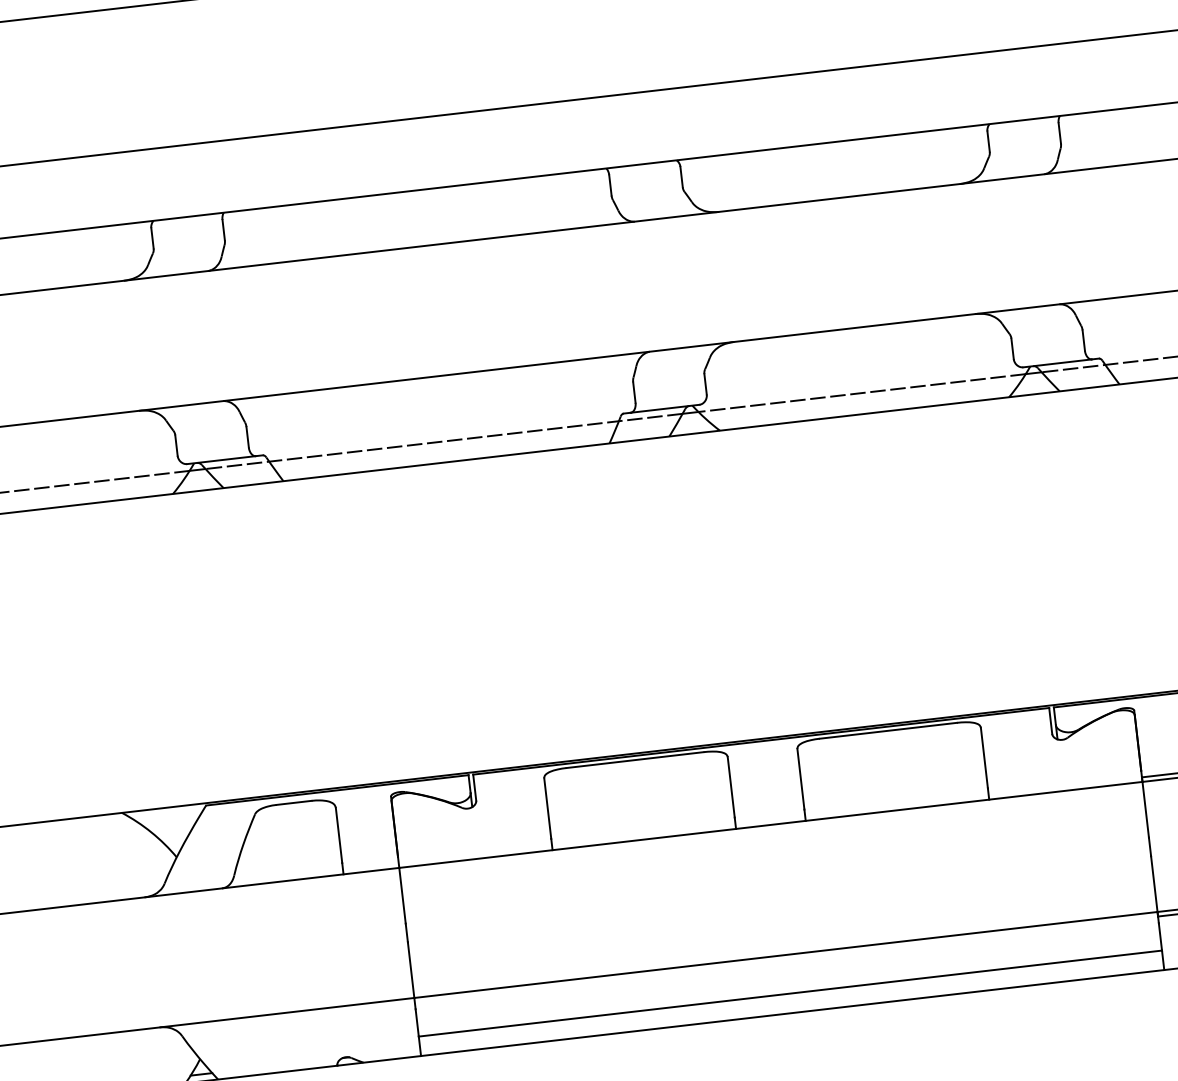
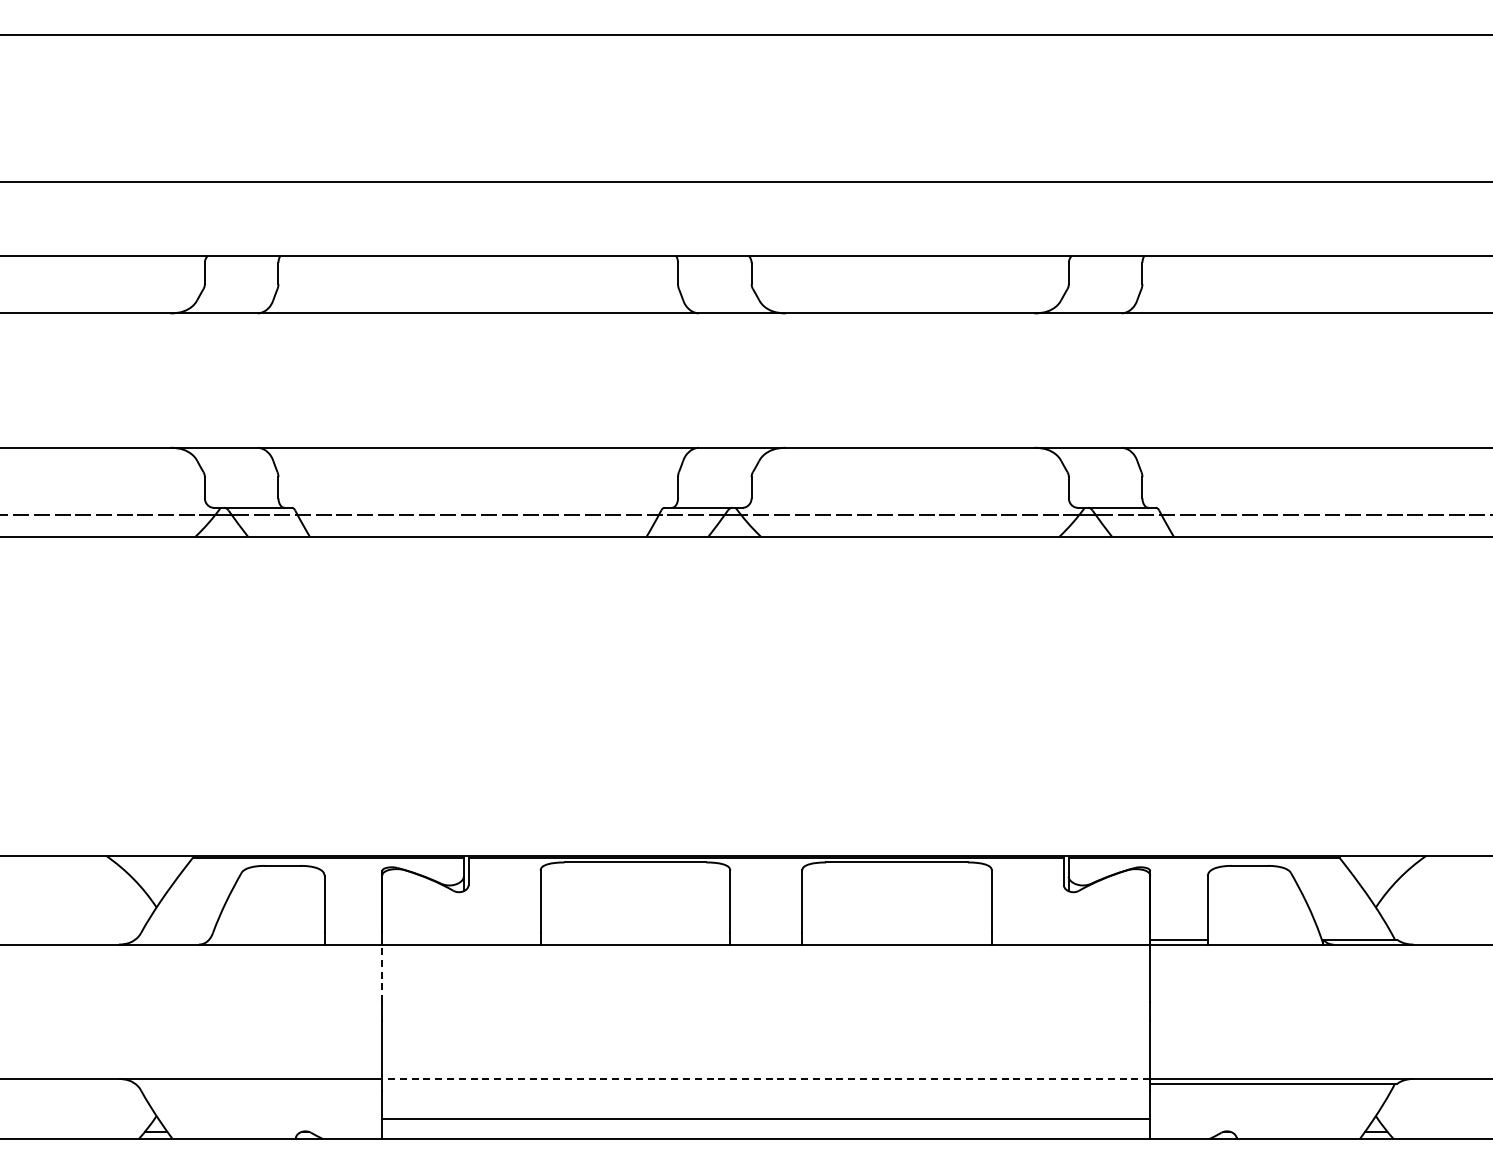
line: (402, 895) -> (382, 973), solid -> dashed
line: (786, 954) -> (766, 1078), solid -> dashed

